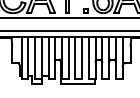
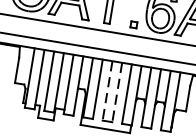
line: (75, 58) -> (107, 91), solid -> dashed
line: (82, 58) -> (117, 93), solid -> dashed

